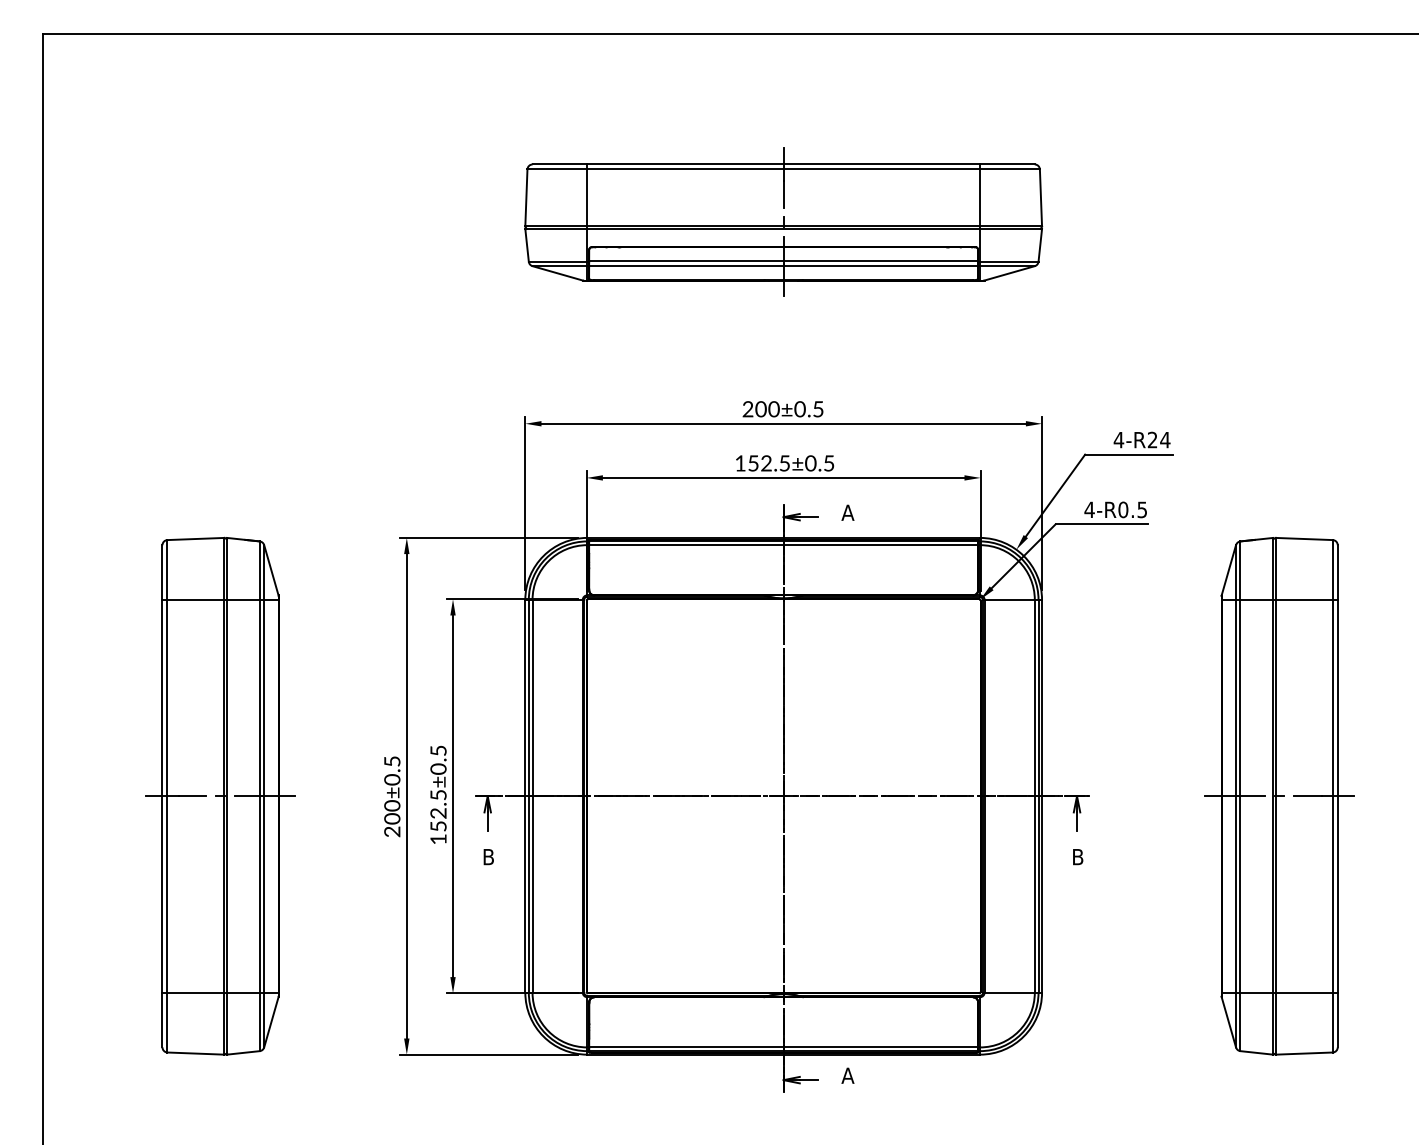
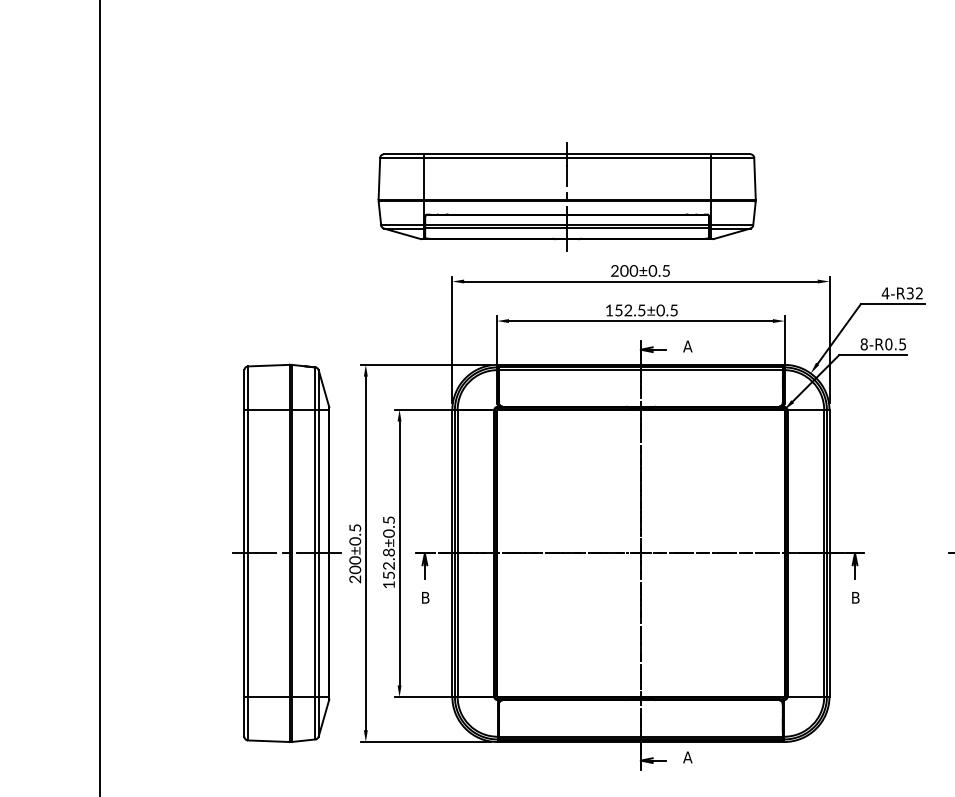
part: (783, 221) -> (567, 195), moved
text: (1159, 439) -> (915, 293), 4-R24 -> 4-R32
text: (1089, 509) -> (864, 344), 4-R0.5 -> 8-R0.5
text: (438, 794) -> (388, 552), 152.5±0.5 -> 152.8±0.5
part: (220, 795) -> (286, 552), moved

